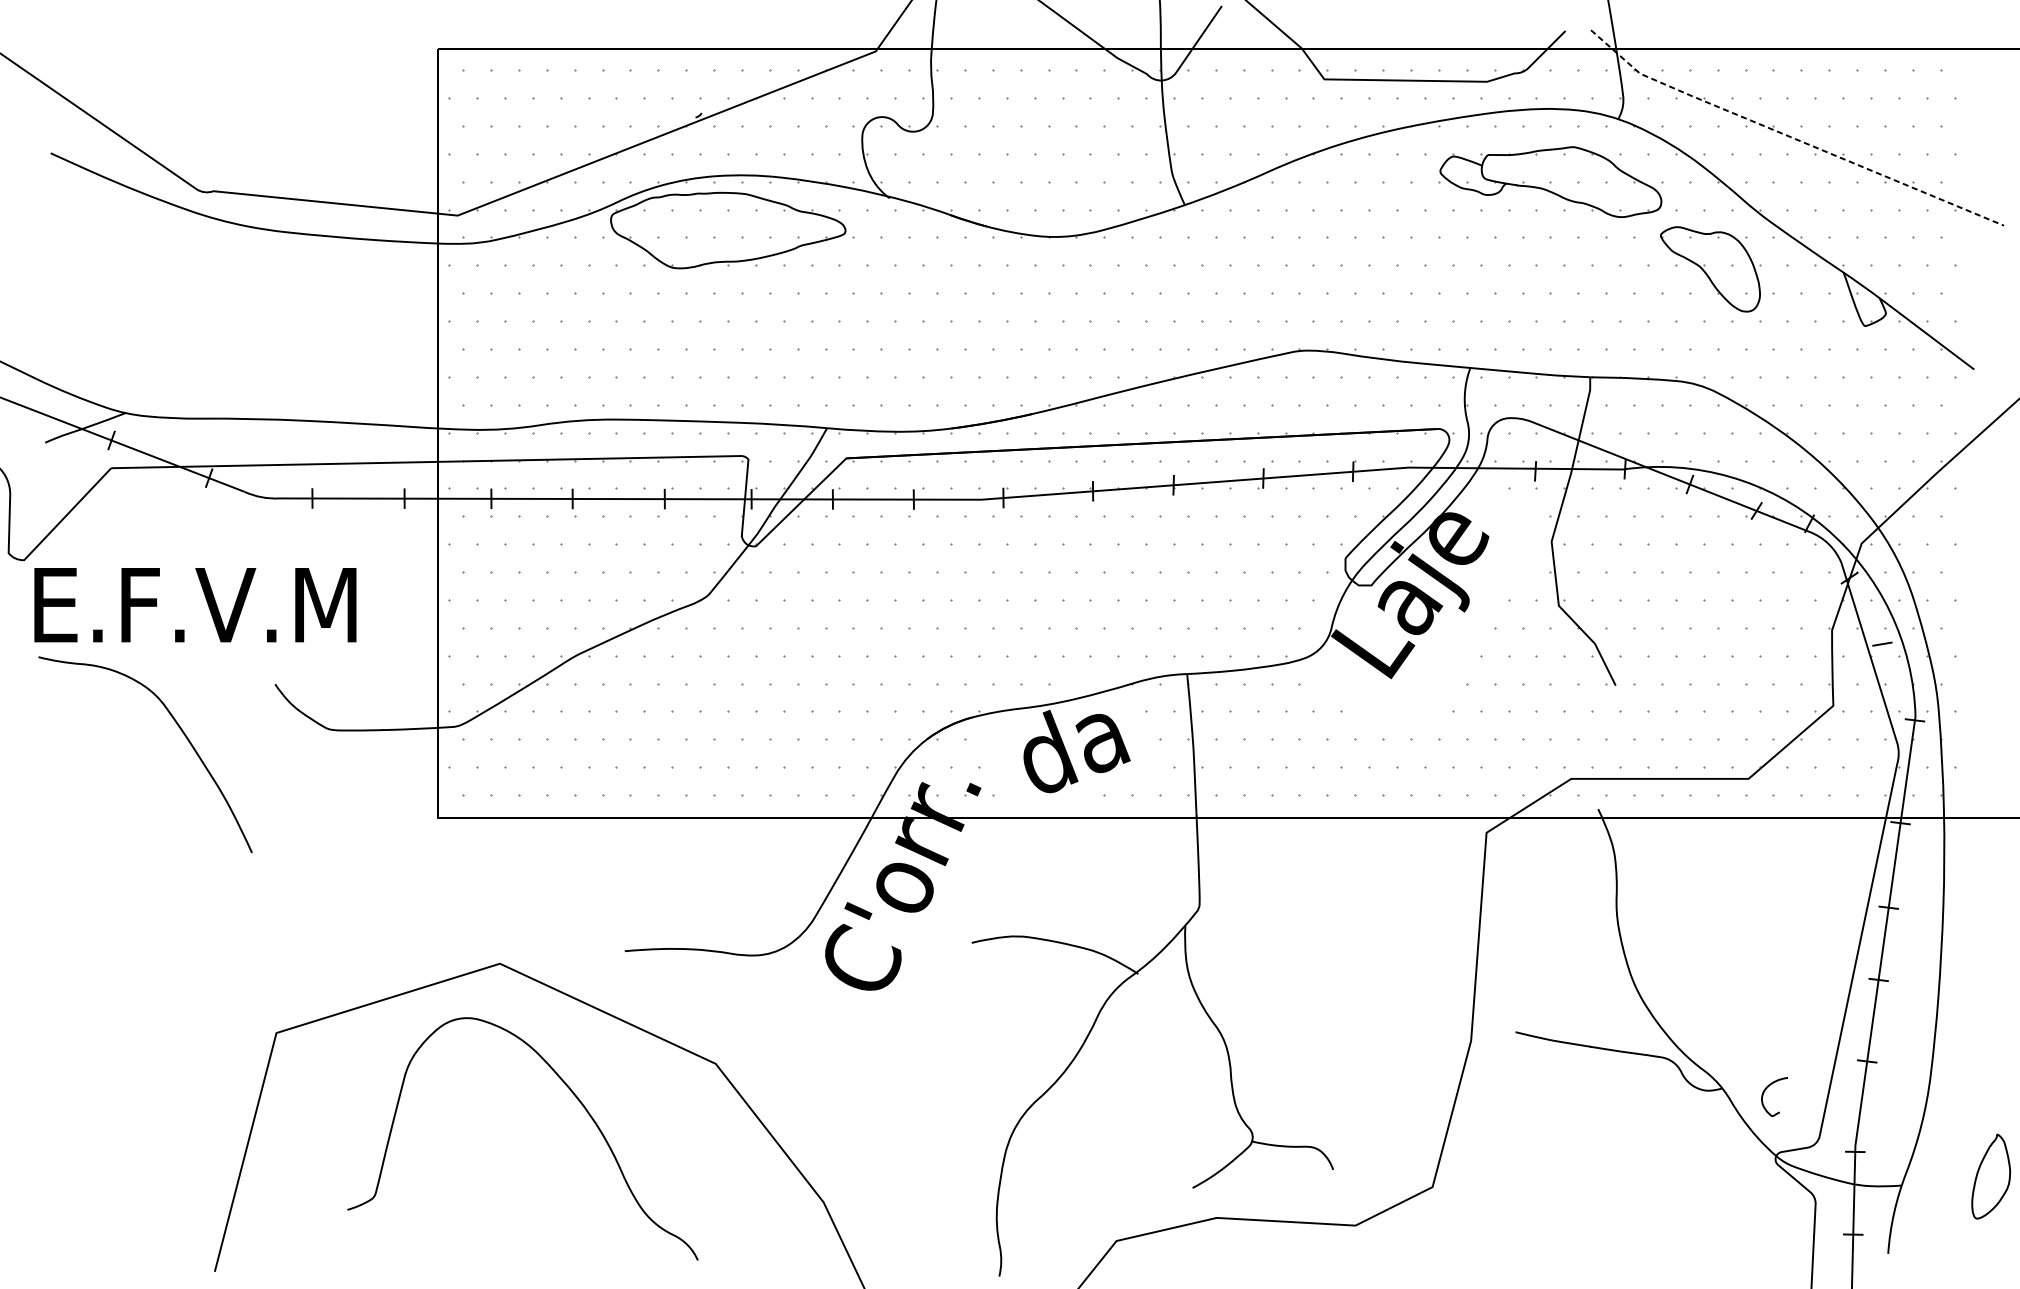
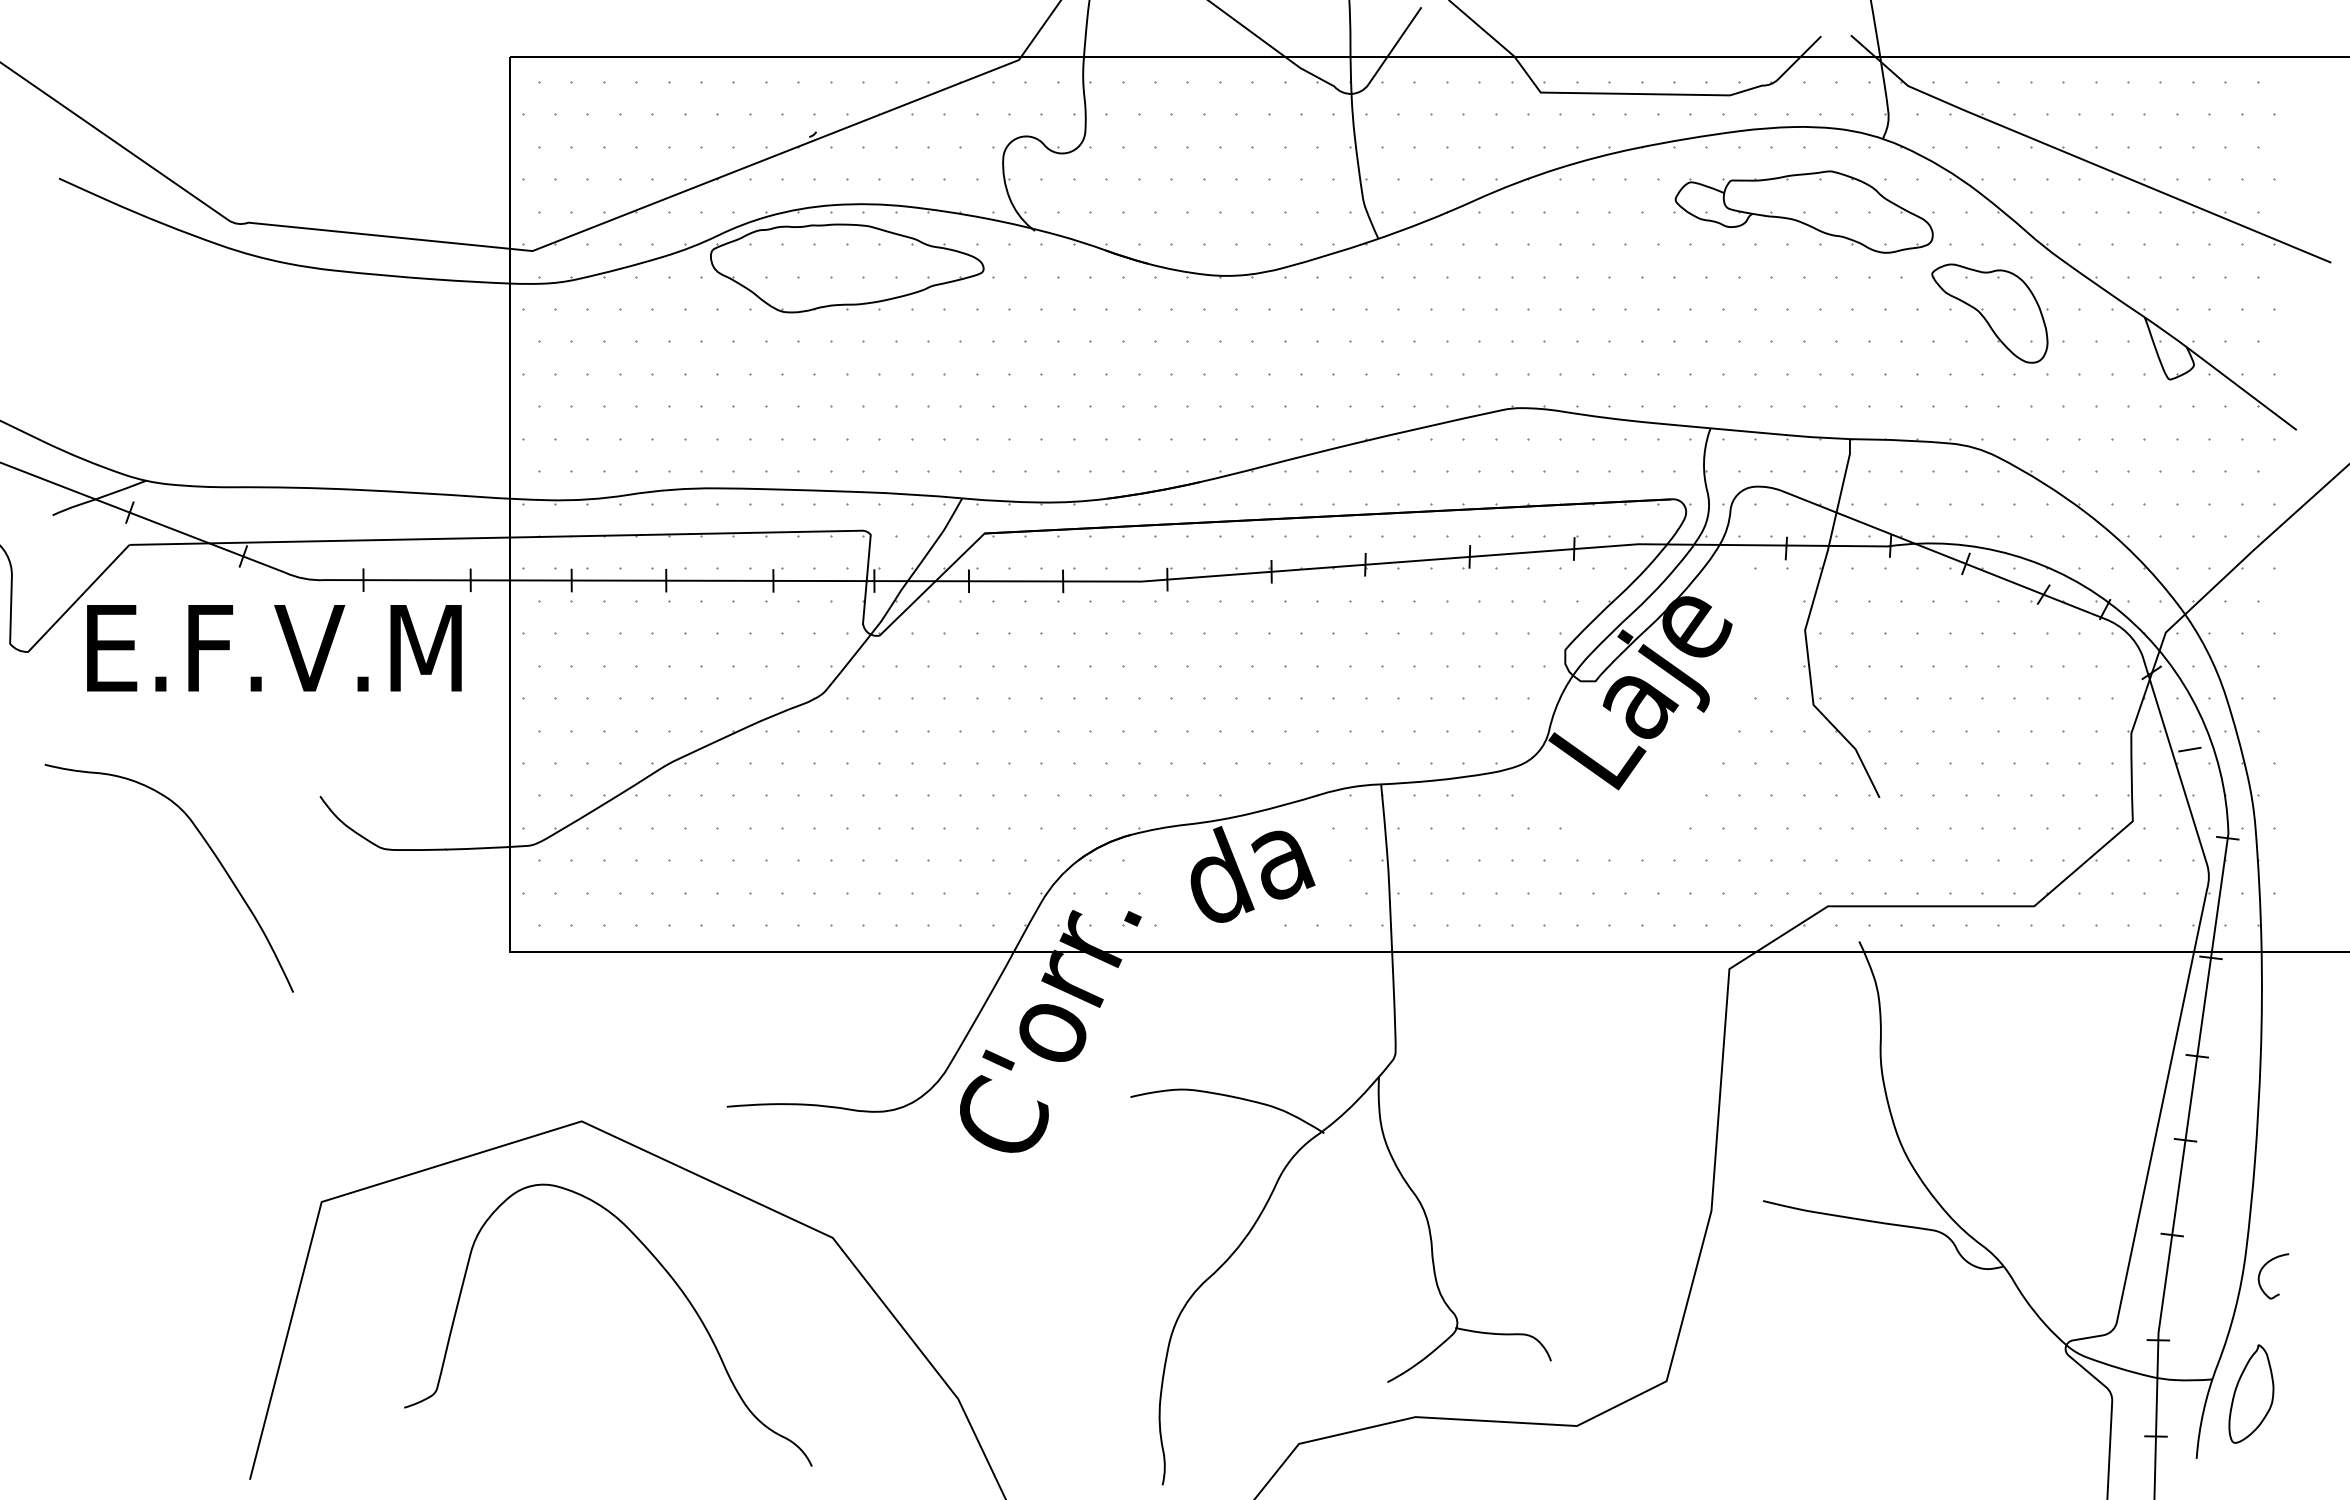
line: (1790, 136) -> (2083, 159), dashed -> solid
text: (195, 605) -> (274, 648), moved
curve: (1766, 1089) -> (2264, 1267), moved
part: (1991, 1176) -> (2251, 1393), moved

